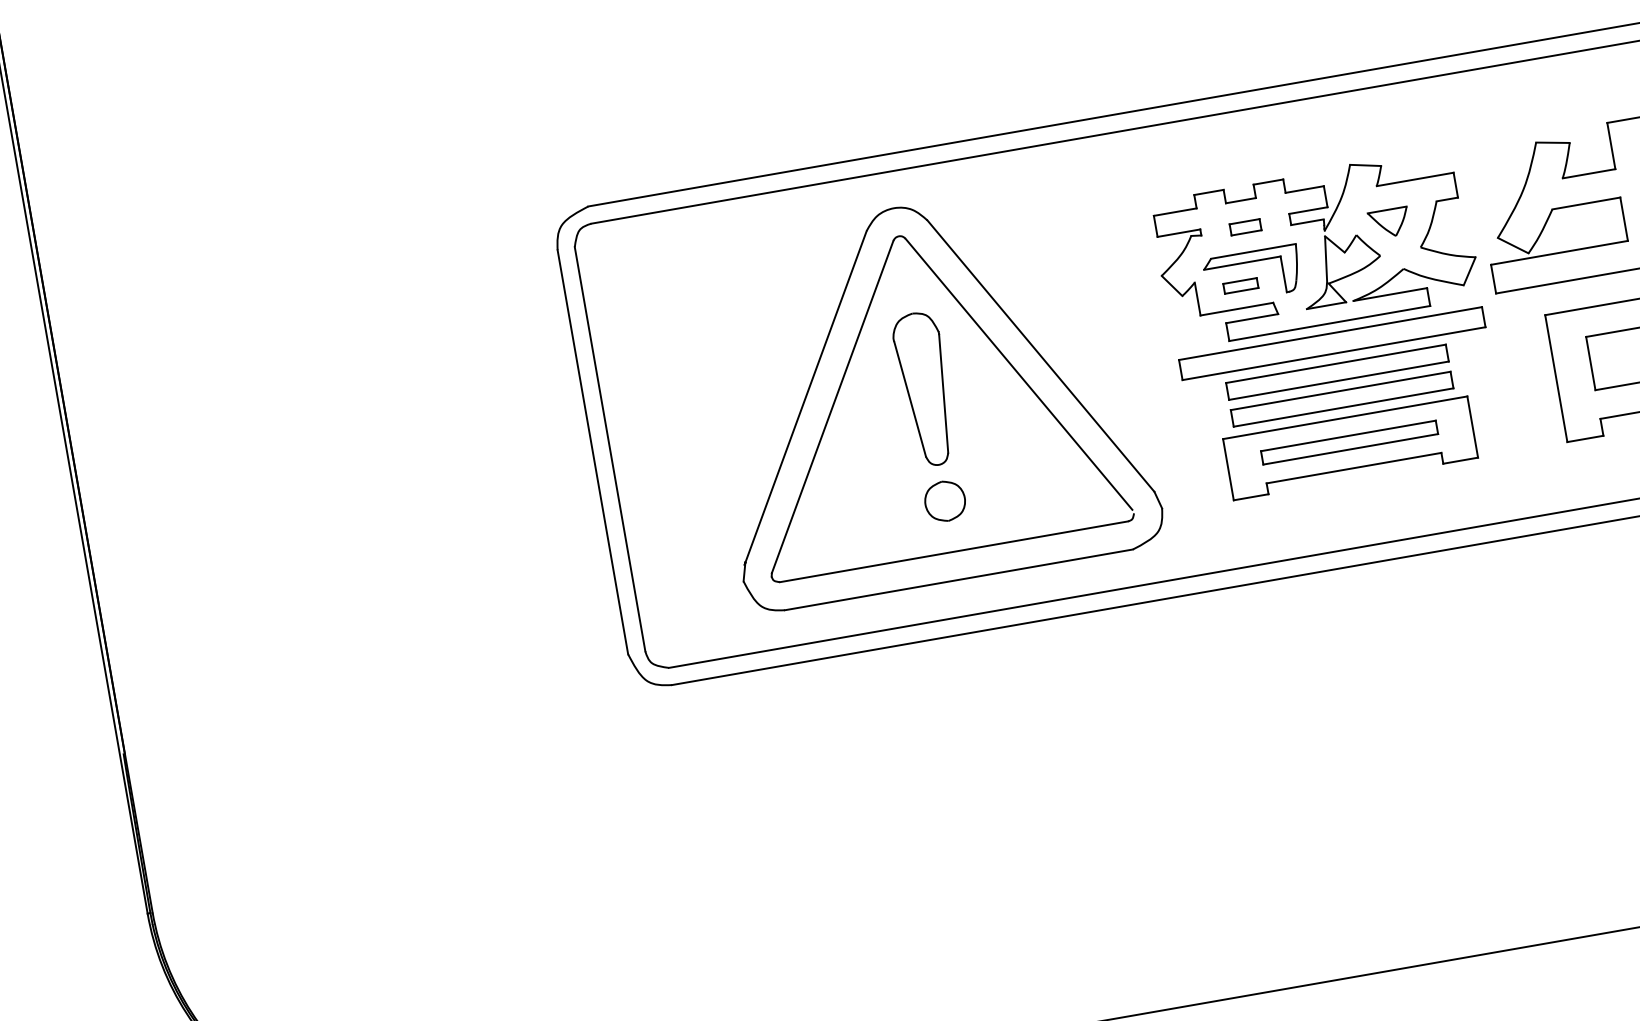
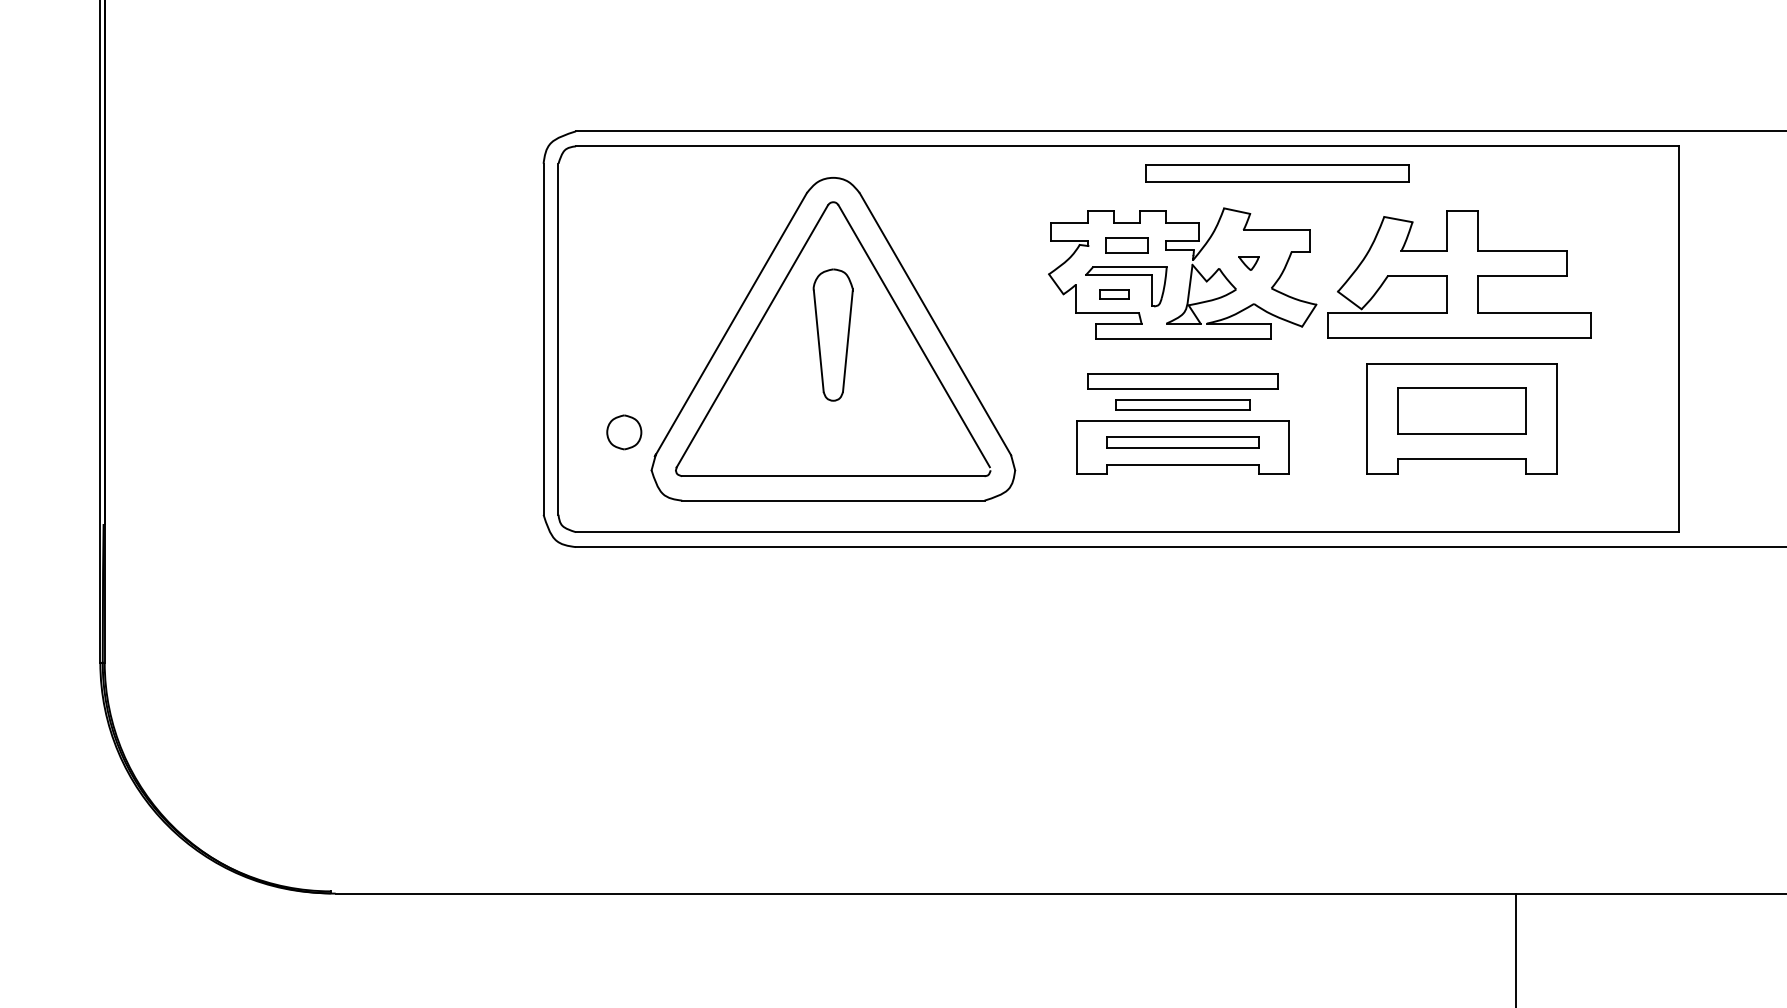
part: (1389, 223) -> (1248, 263), size x0.6
part: (1245, 227) -> (1126, 245), size x1.6
part: (1331, 343) -> (1277, 173), moved
part: (1341, 399) -> (1182, 404), size x0.7
part: (945, 501) -> (624, 432), moved

